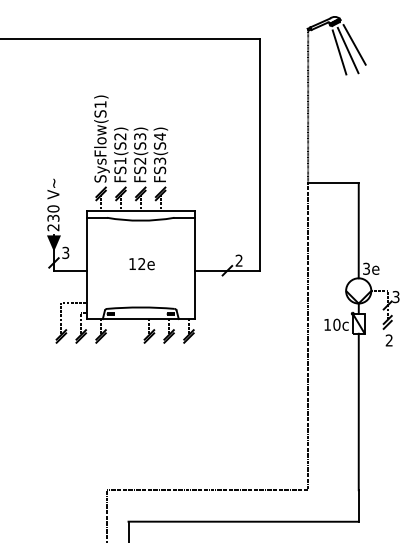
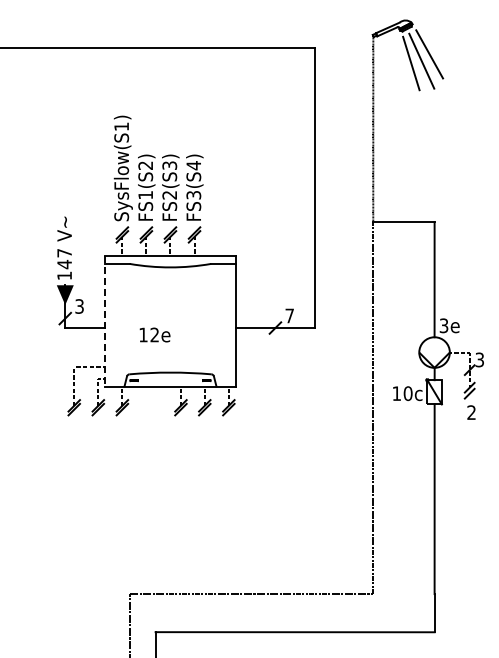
text: (53, 218) -> (64, 264), 230 -> 147
text: (239, 260) -> (289, 315), 2 -> 7
text: (141, 263) -> (154, 334), moved
line: (87, 265) -> (105, 321), solid -> dashed

